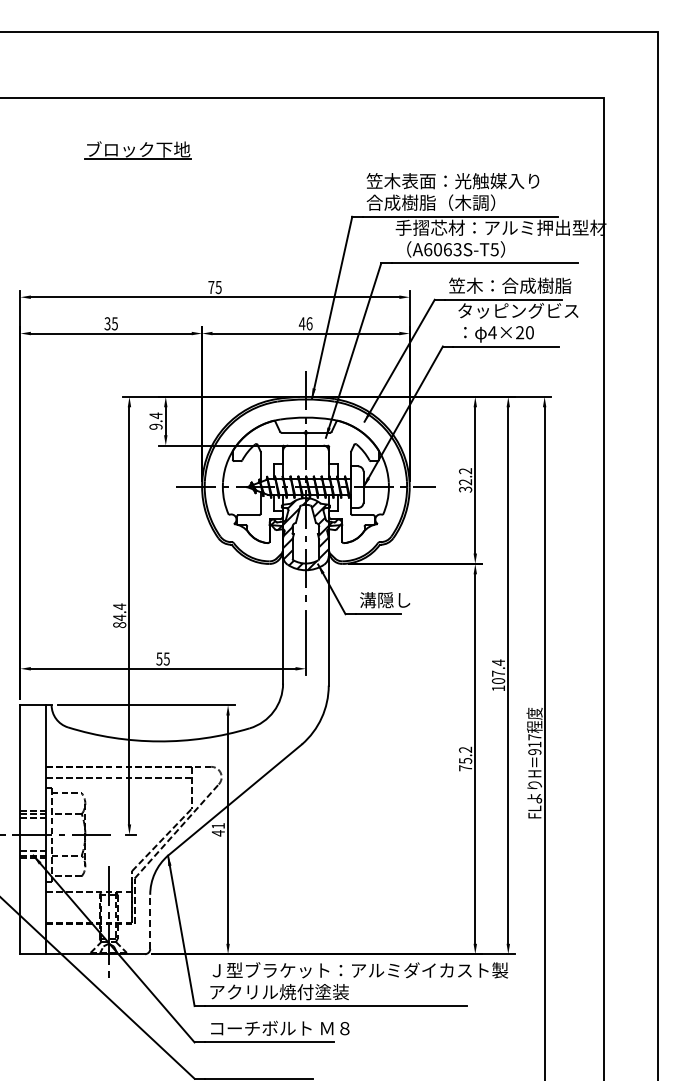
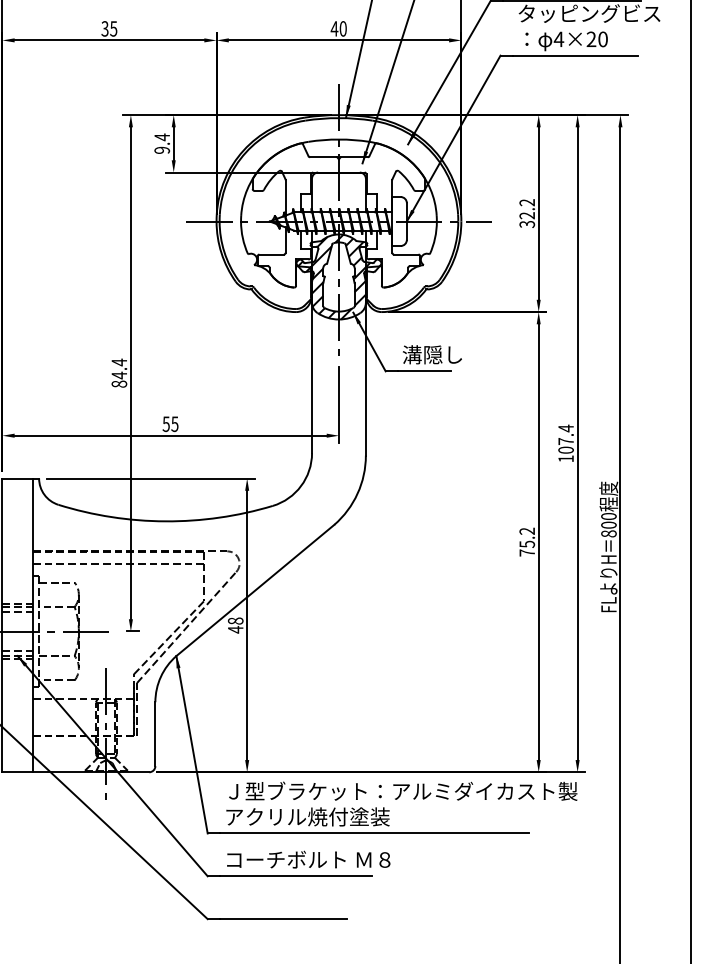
text: (309, 323) -> (343, 28), 46 -> 40
text: (534, 744) -> (608, 524), 917 -> 800
text: (217, 825) -> (234, 620), 41 -> 48
line: (150, 921) -> (155, 733), dashed -> solid

